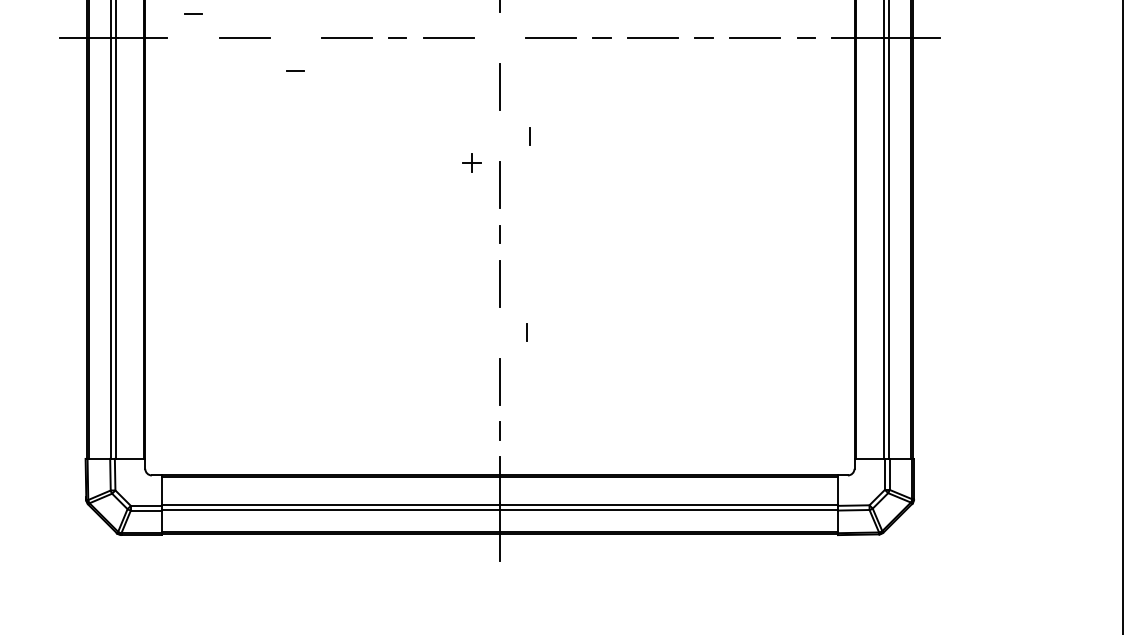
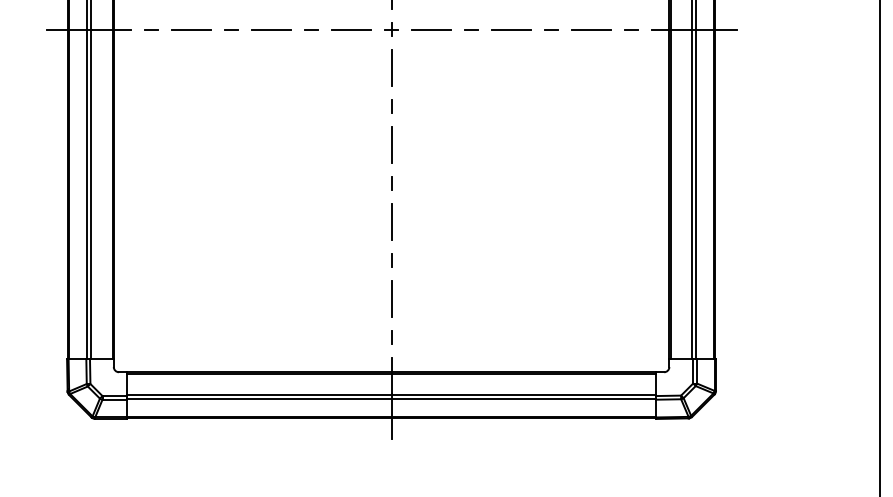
line: (193, 13) -> (151, 29), moved
line: (295, 70) -> (231, 29), moved
line: (529, 136) -> (391, 106), moved
part: (471, 162) -> (391, 29), moved
line: (526, 332) -> (391, 260), moved

